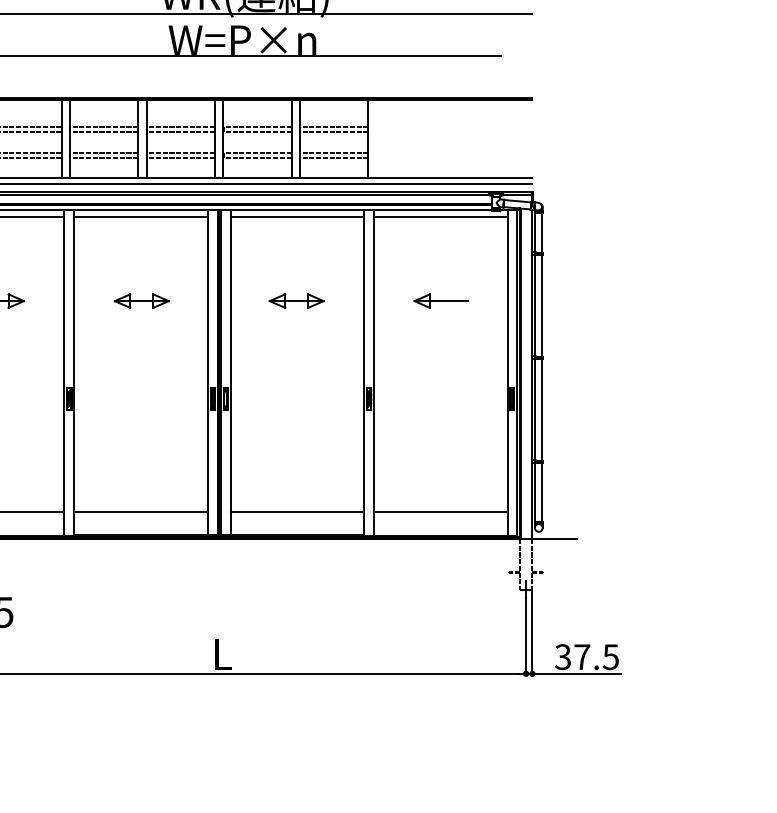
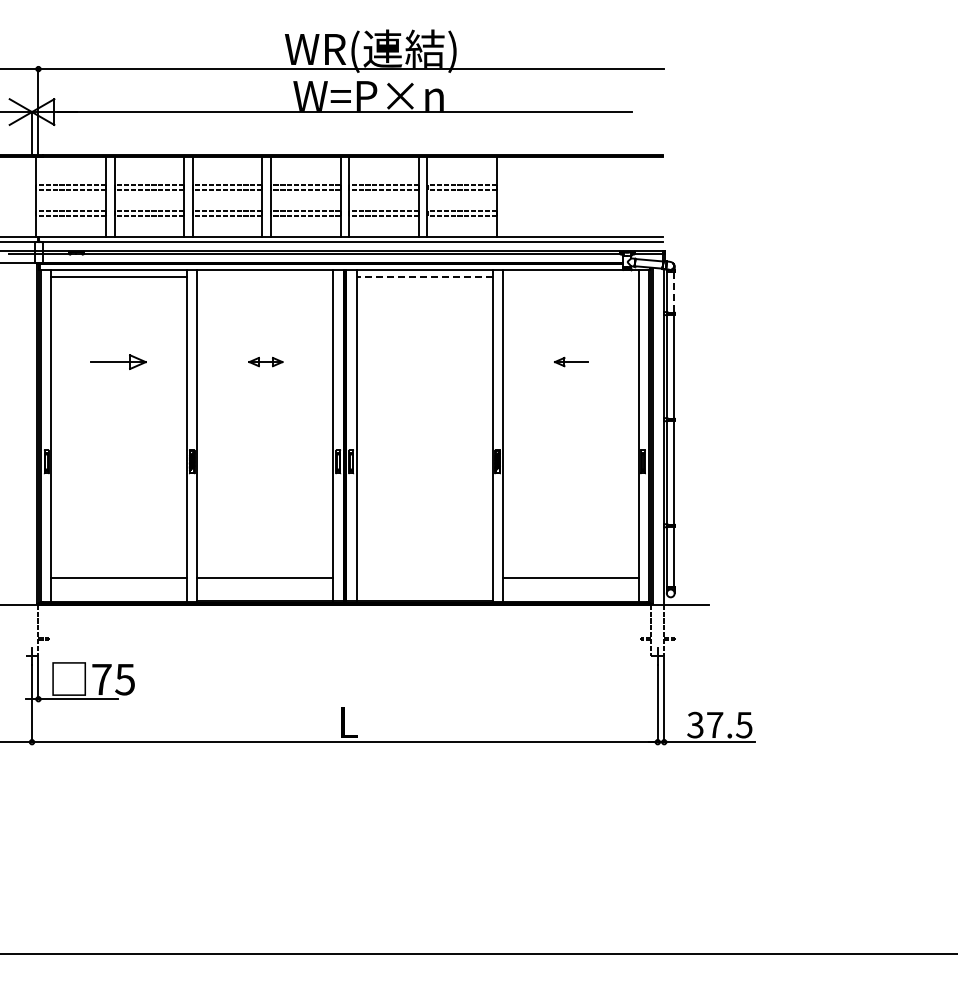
line: (141, 217) -> (265, 276), removed
line: (297, 217) -> (424, 276), solid -> dashed
line: (440, 217) -> (570, 276), removed
line: (542, 232) -> (674, 292), solid -> dashed
part: (141, 300) -> (265, 361), size x0.6
part: (296, 300) -> (423, 361), removed
part: (441, 300) -> (571, 361), size x0.6
line: (297, 512) -> (424, 577), removed

